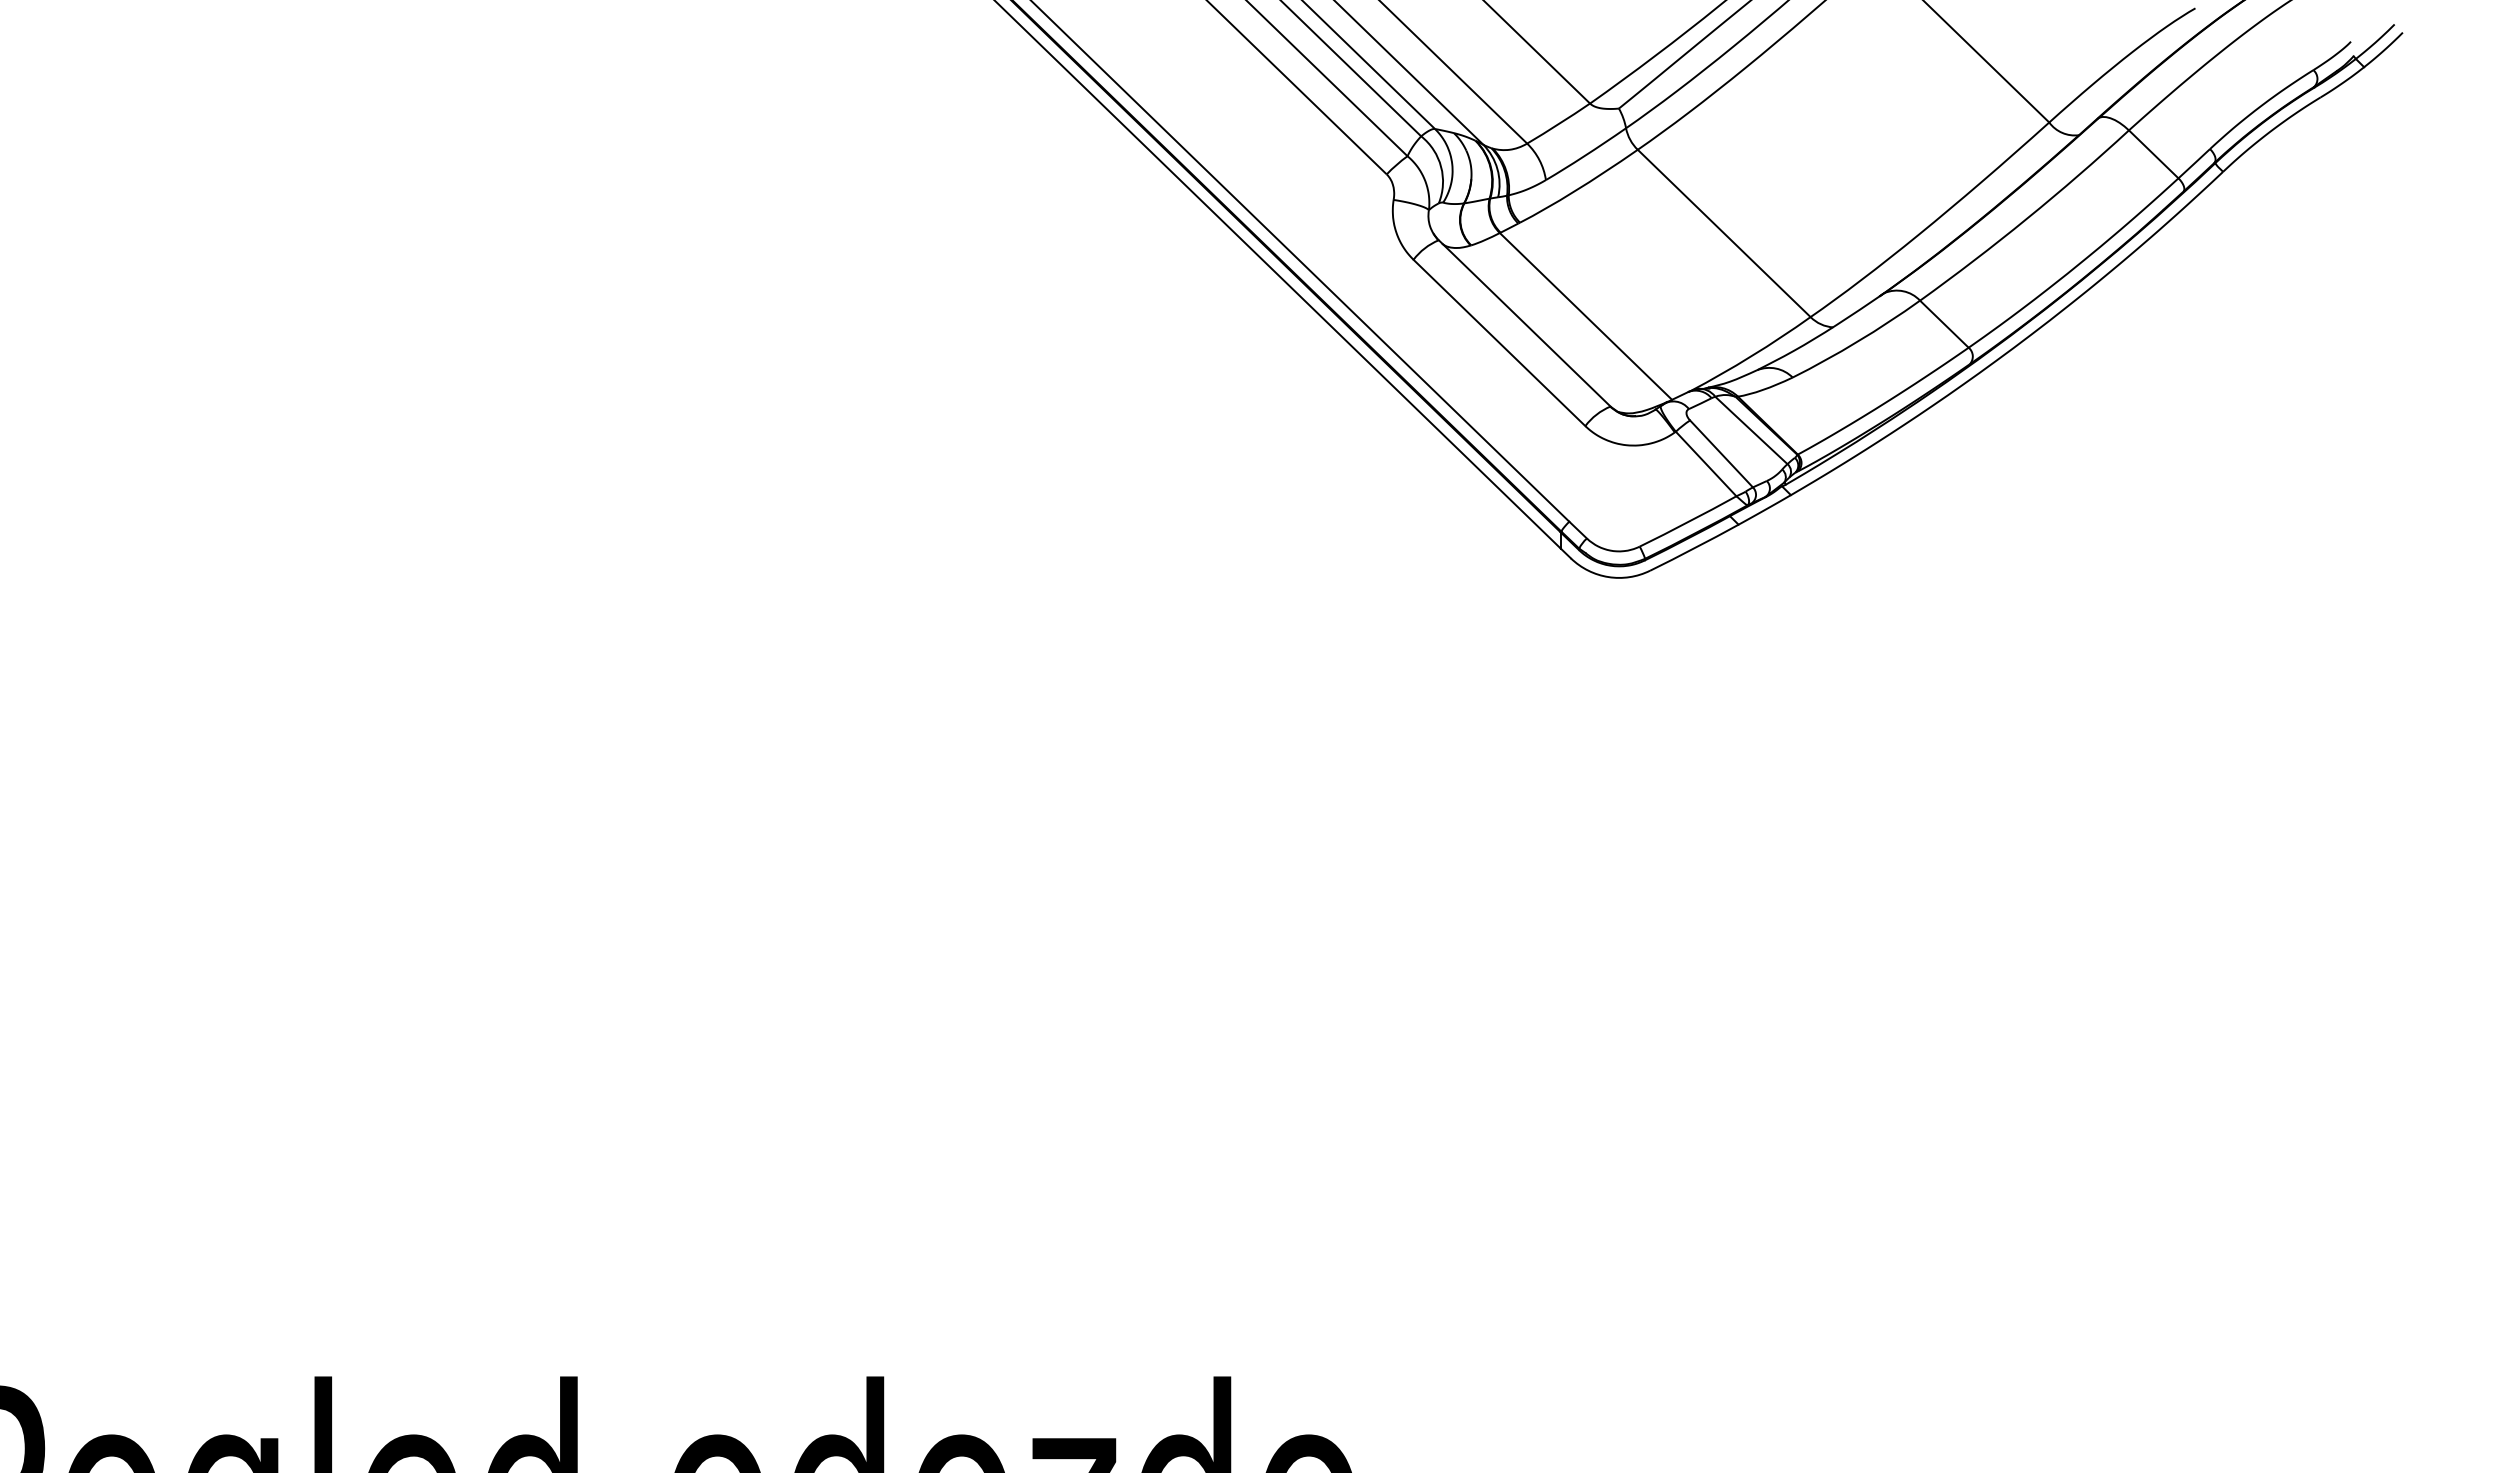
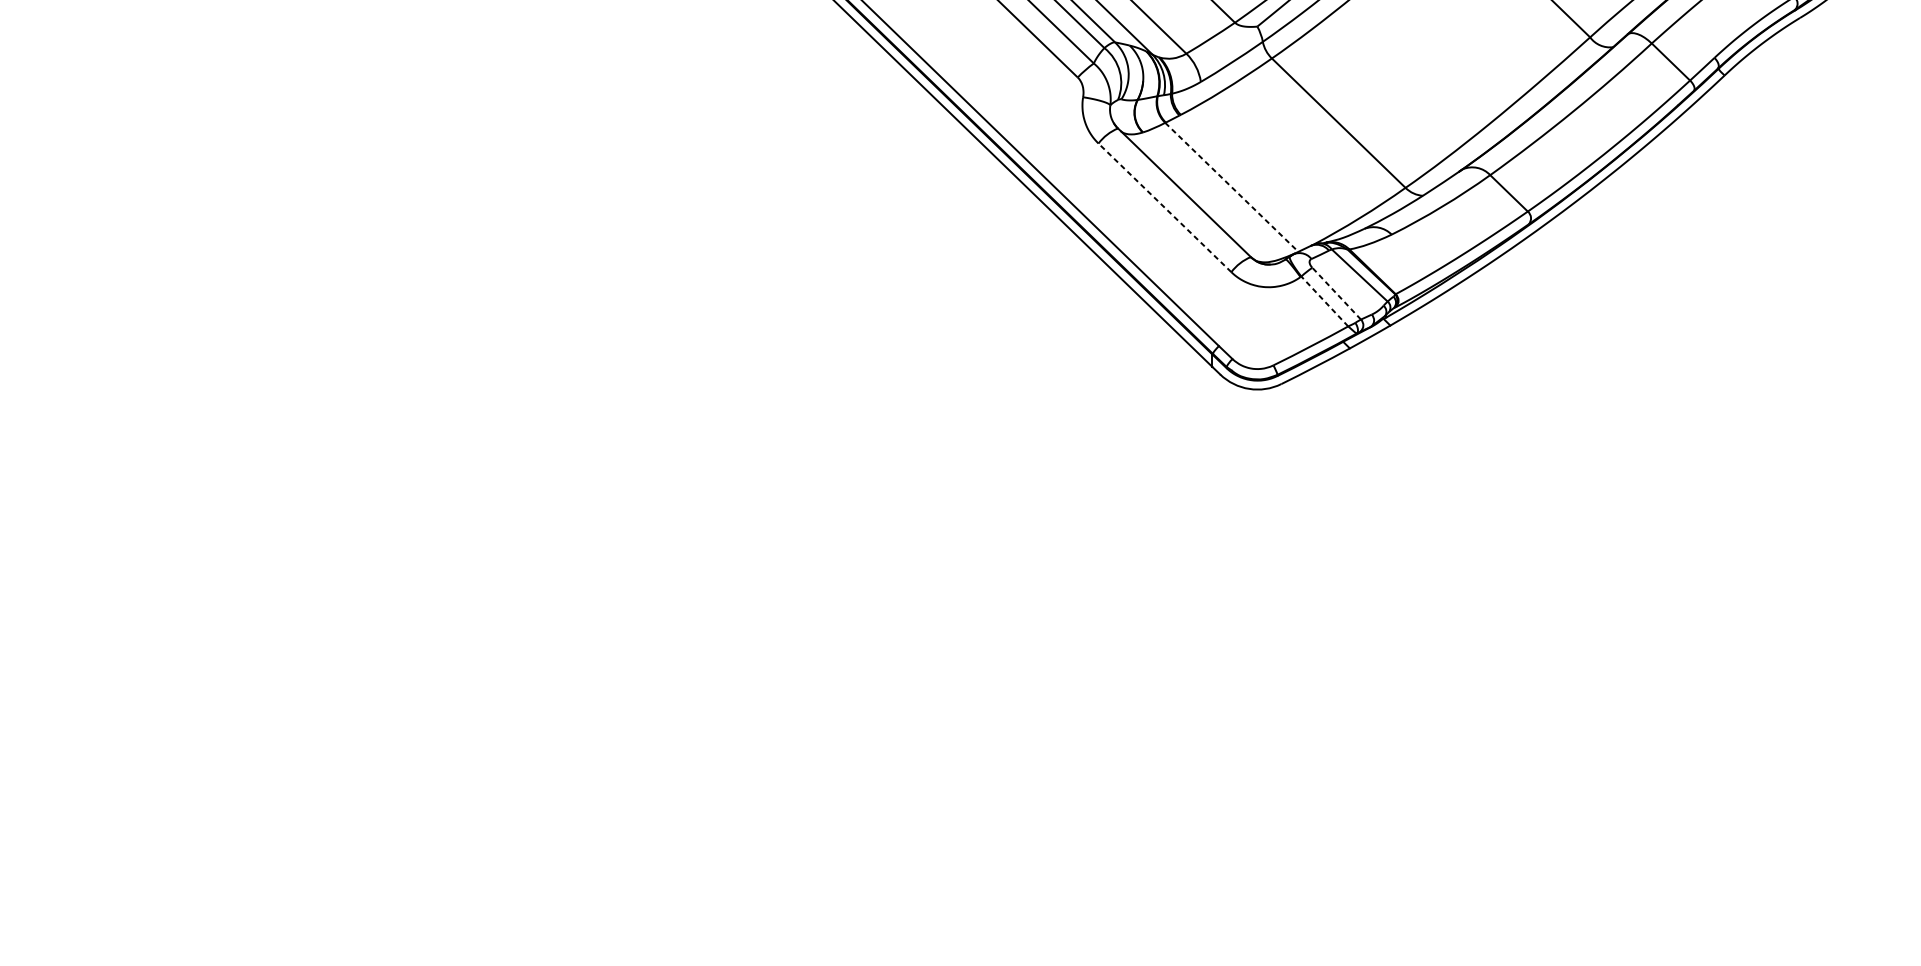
line: (1585, 316) -> (1231, 187), solid -> dashed
line: (1499, 342) -> (1164, 207), solid -> dashed
line: (1721, 453) -> (1336, 293), solid -> dashed
line: (1705, 463) -> (1324, 301), solid -> dashed

